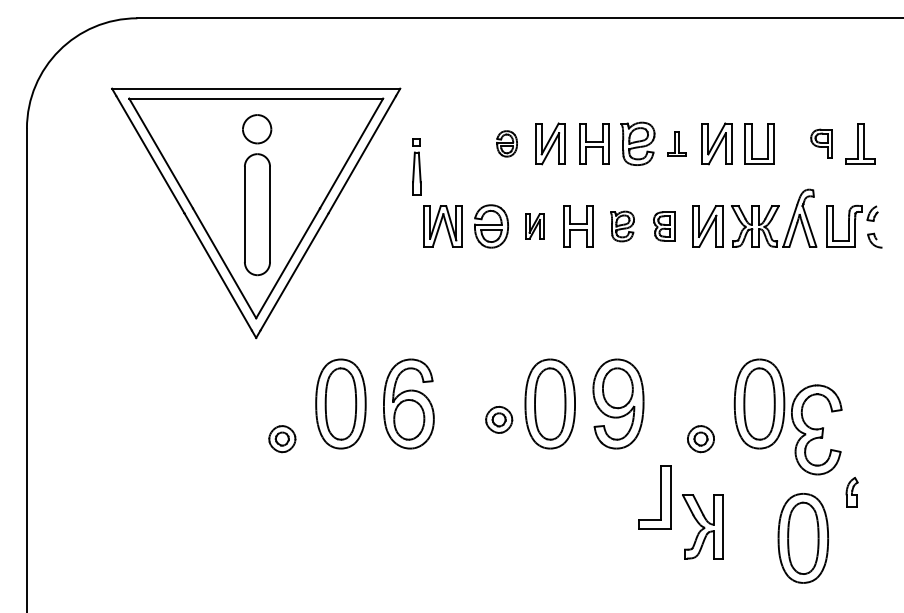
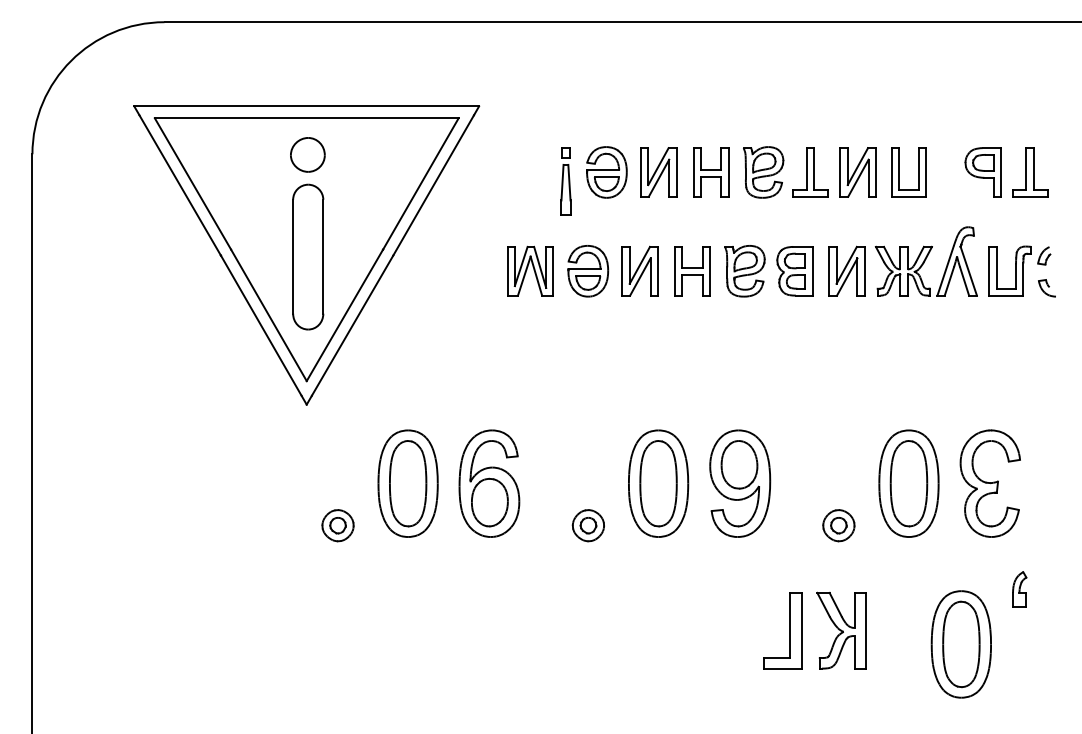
part: (506, 143) -> (606, 172), size x1.67
part: (677, 143) -> (810, 172), size x1.67
part: (821, 143) -> (982, 172), size x1.43
part: (416, 166) -> (565, 181), moved
part: (534, 225) -> (639, 270), size x1.67
part: (622, 226) -> (744, 271), size x1.43
part: (663, 226) -> (794, 271), size x1.43
part: (498, 419) -> (587, 525), moved
part: (815, 429) -> (989, 483), moved
part: (660, 497) -> (789, 630), moved

